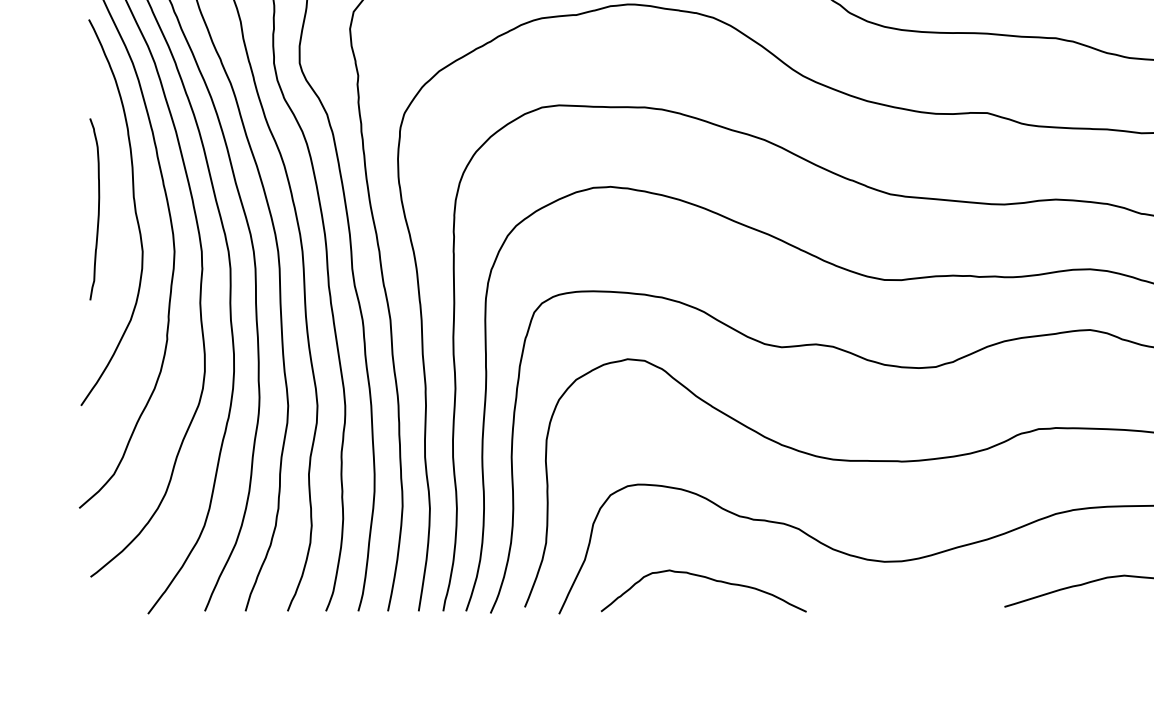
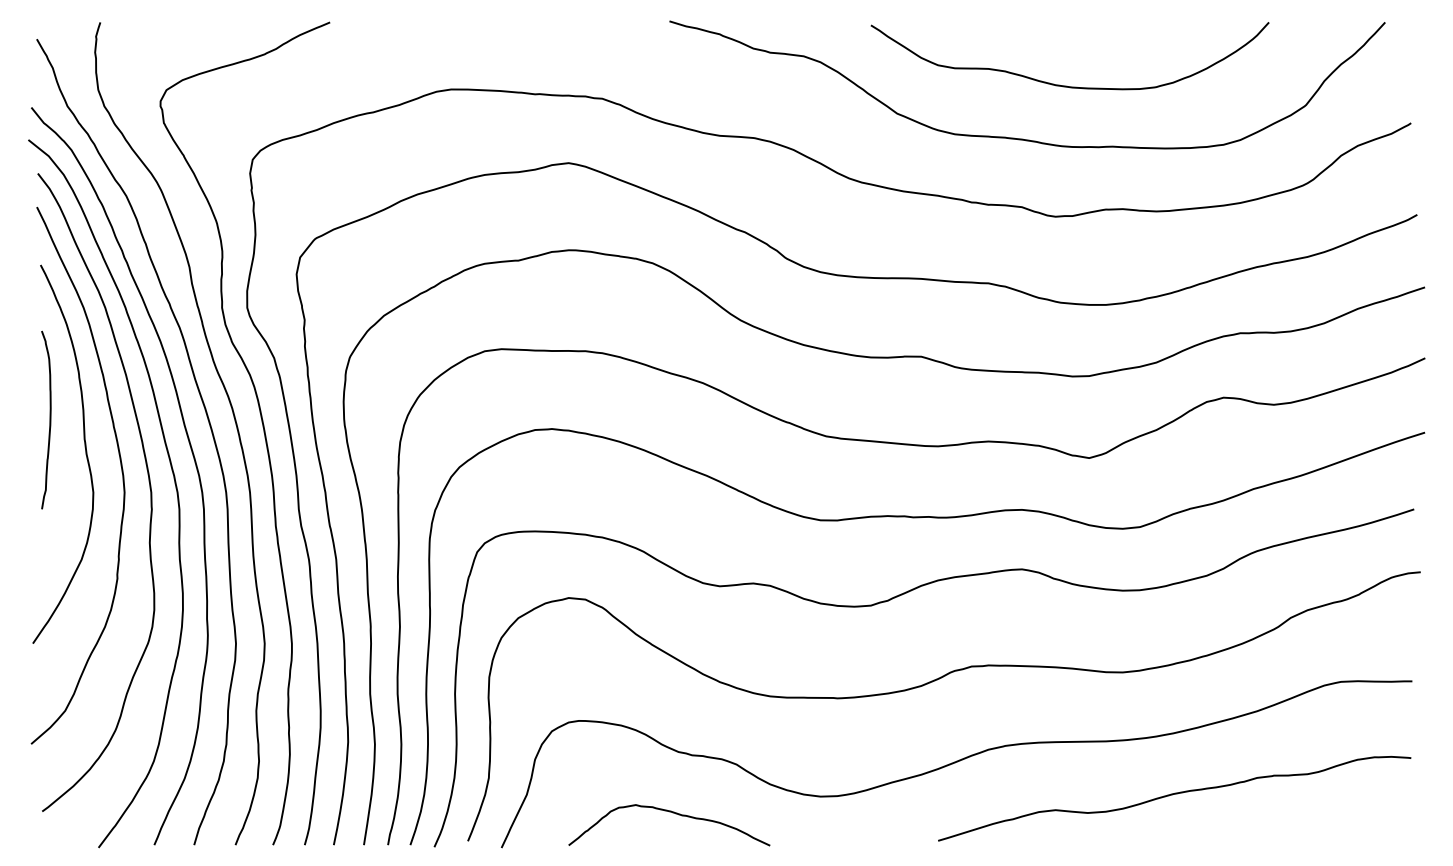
curve: (97, 208) -> (49, 419), moved
curve: (706, 579) -> (672, 813), moved

